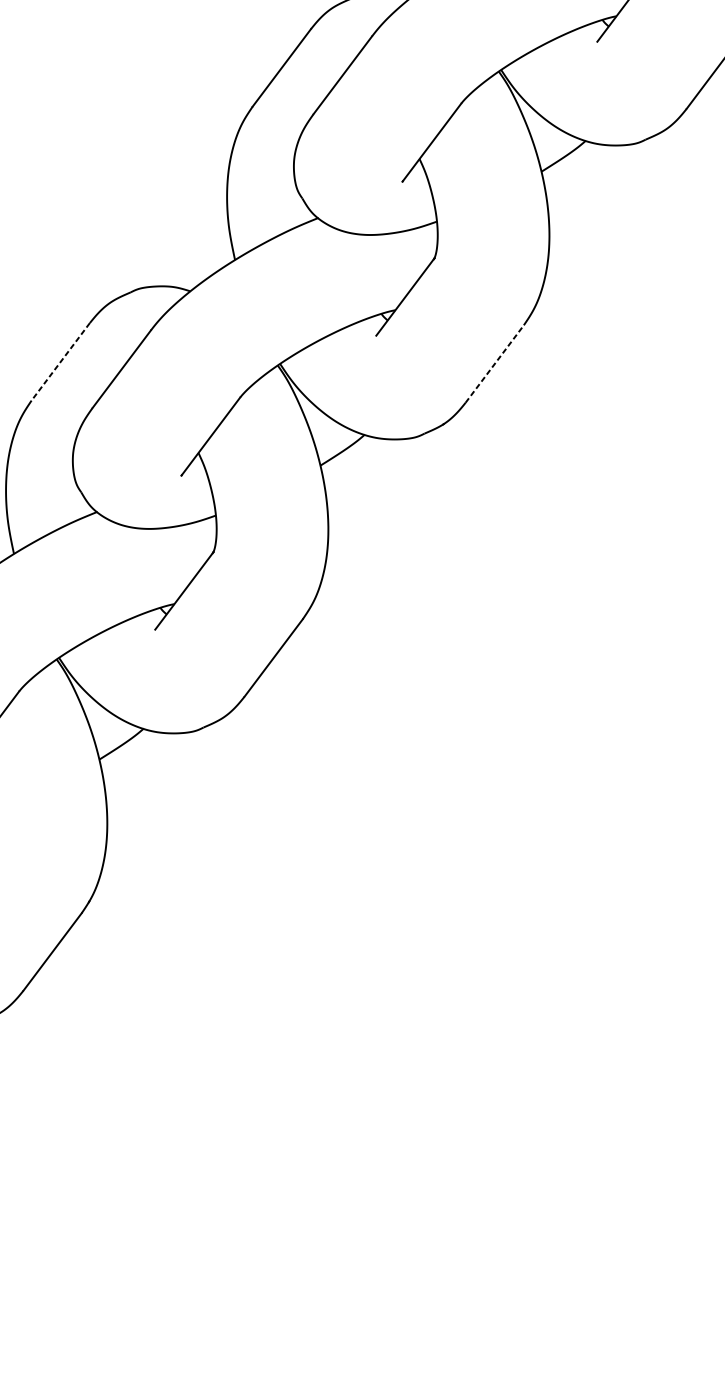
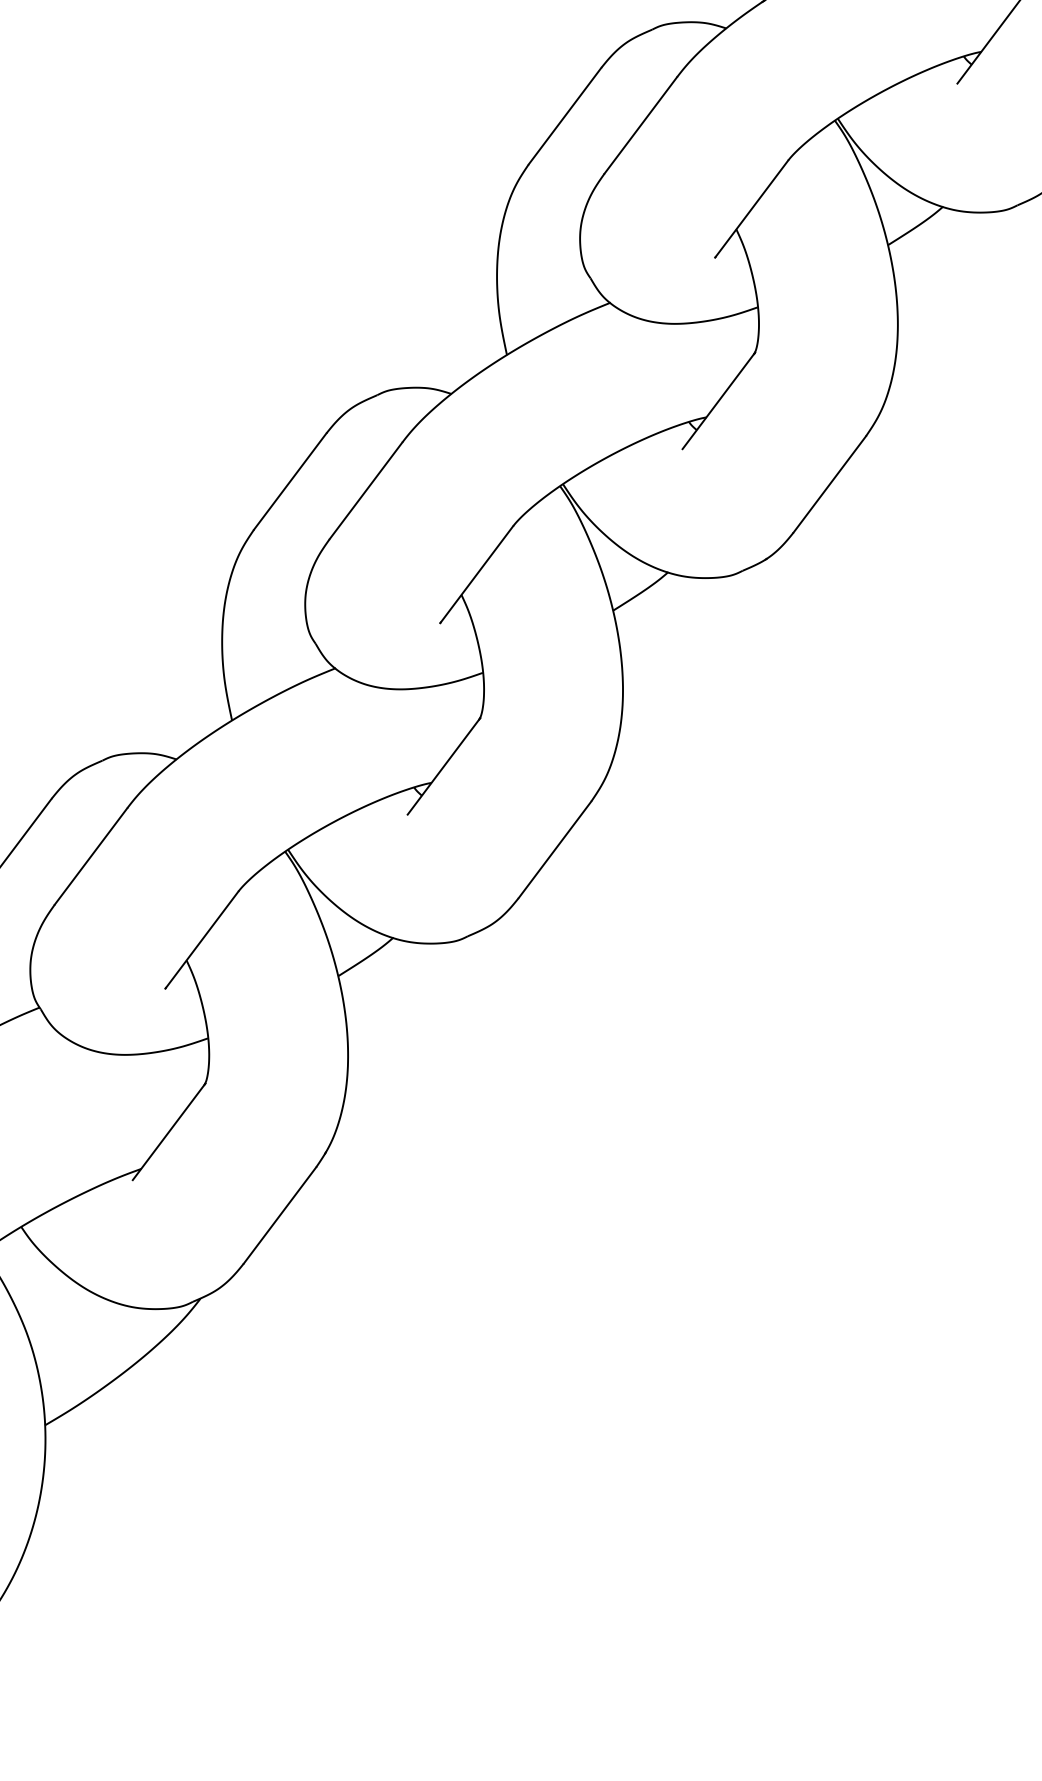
line: (60, 361) -> (289, 481), dashed -> solid
line: (495, 364) -> (830, 484), dashed -> solid

